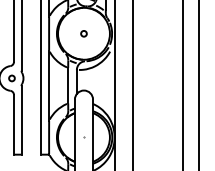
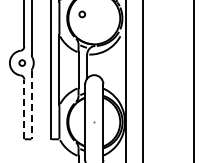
circle: (83, 33) -> (81, 14), moved
line: (21, 120) -> (31, 105), solid -> dashed
line: (14, 124) -> (24, 109), solid -> dashed

